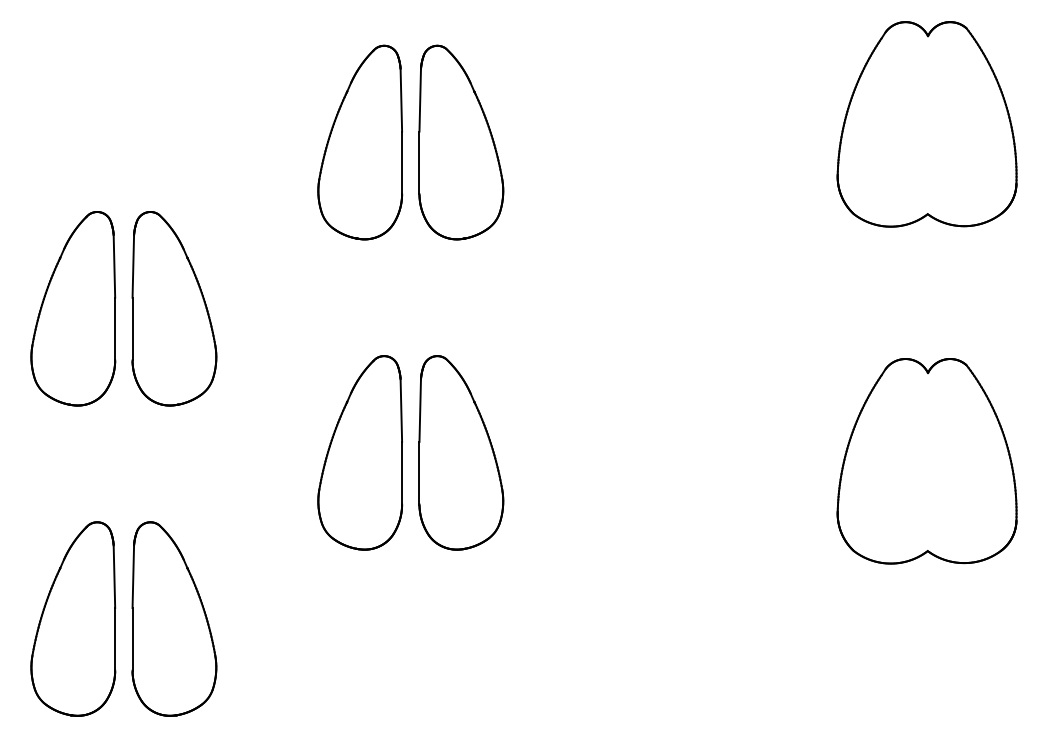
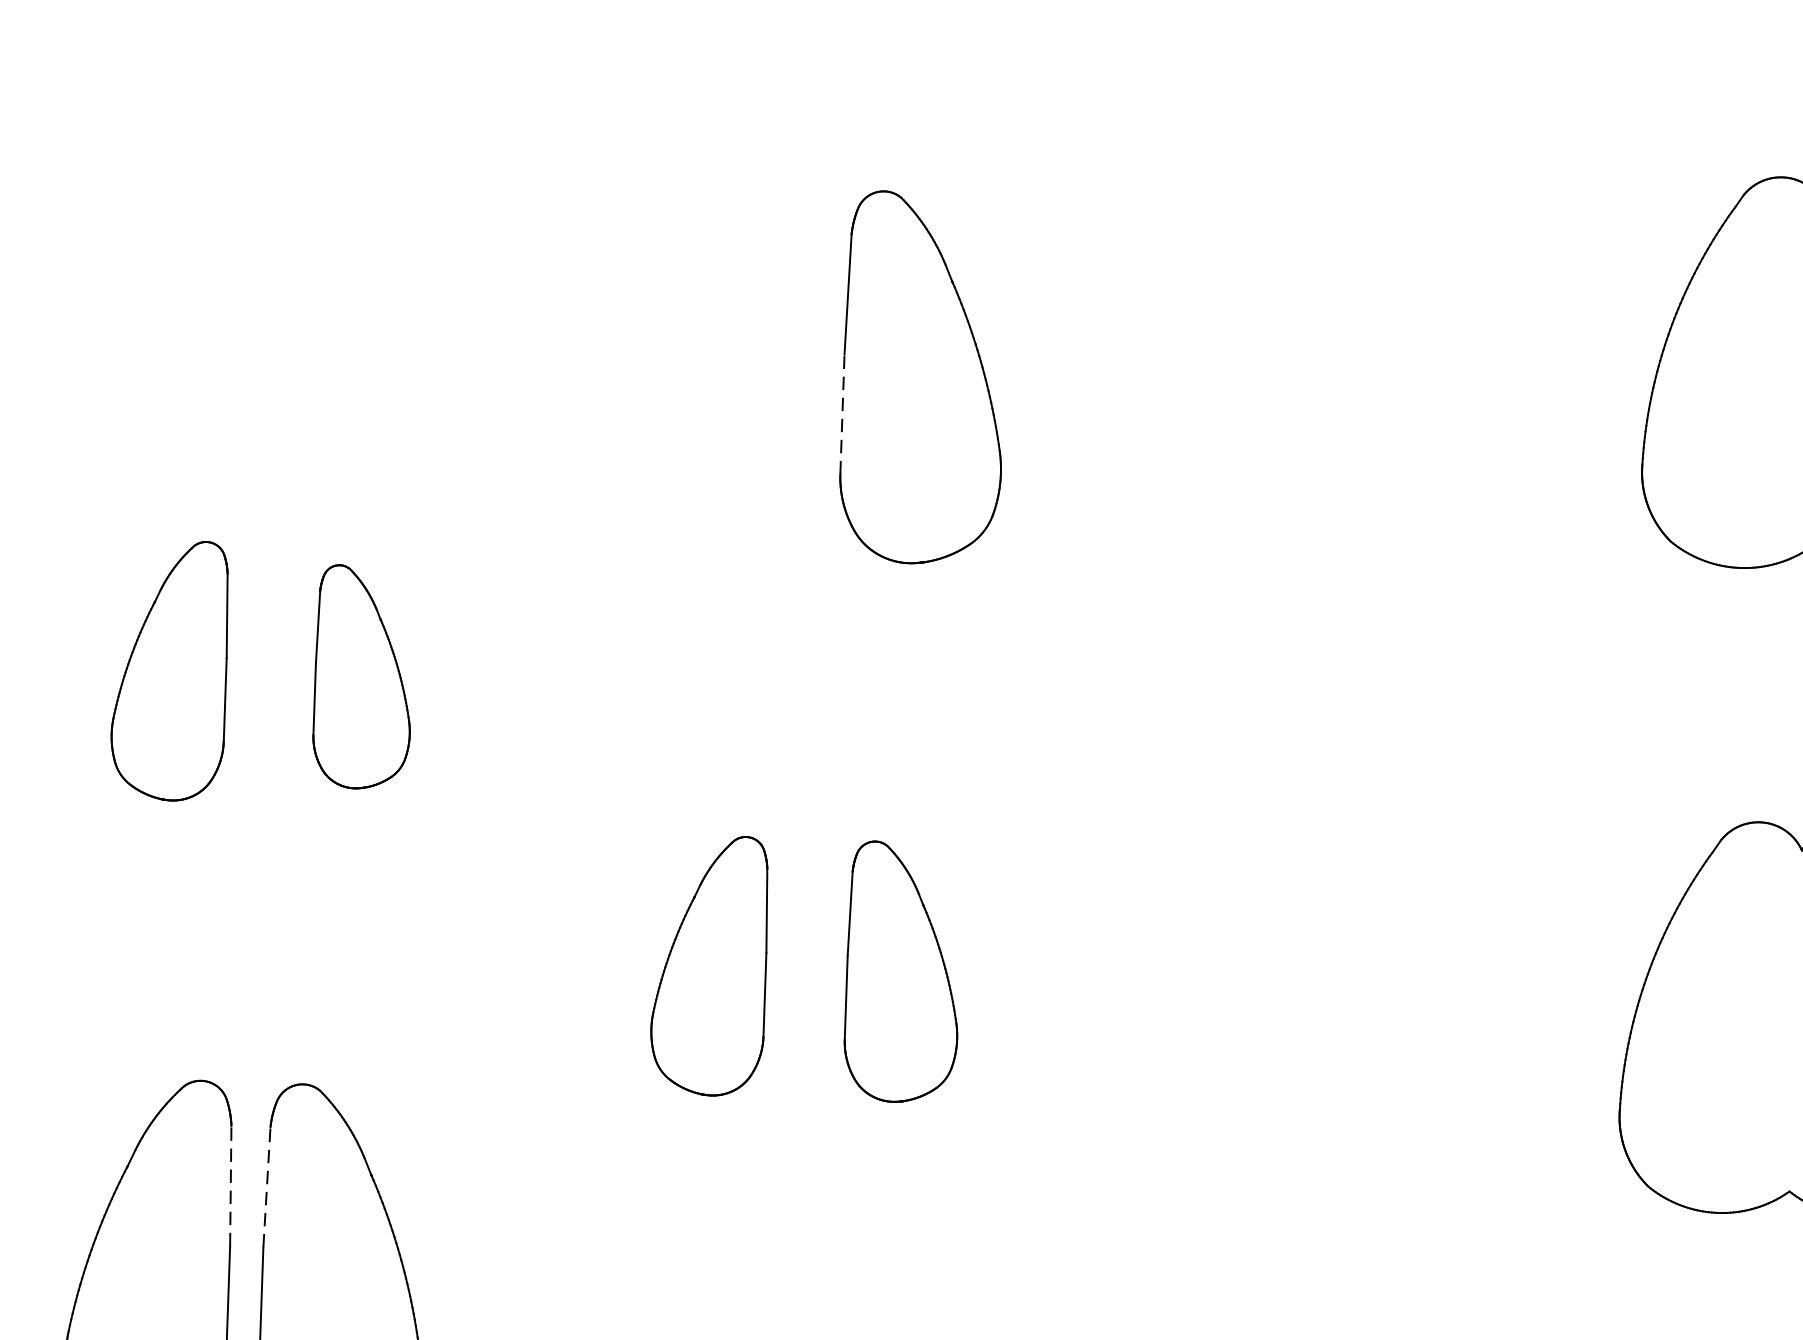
part: (360, 142) -> (730, 371), removed
line: (419, 162) -> (842, 413), solid -> dashed
part: (73, 308) -> (170, 669), size x0.7
part: (174, 308) -> (363, 676), size x0.6
part: (360, 452) -> (710, 964), size x0.7
part: (461, 452) -> (903, 971), size x0.7
line: (114, 576) -> (230, 1185), solid -> dashed
line: (133, 576) -> (267, 1187), solid -> dashed

